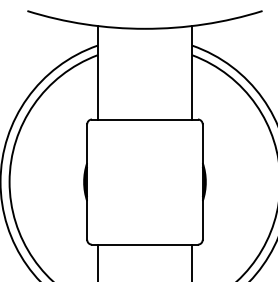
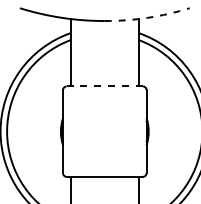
arc: (204, 24) -> (147, 17), solid -> dashed
line: (144, 119) -> (104, 86), solid -> dashed

